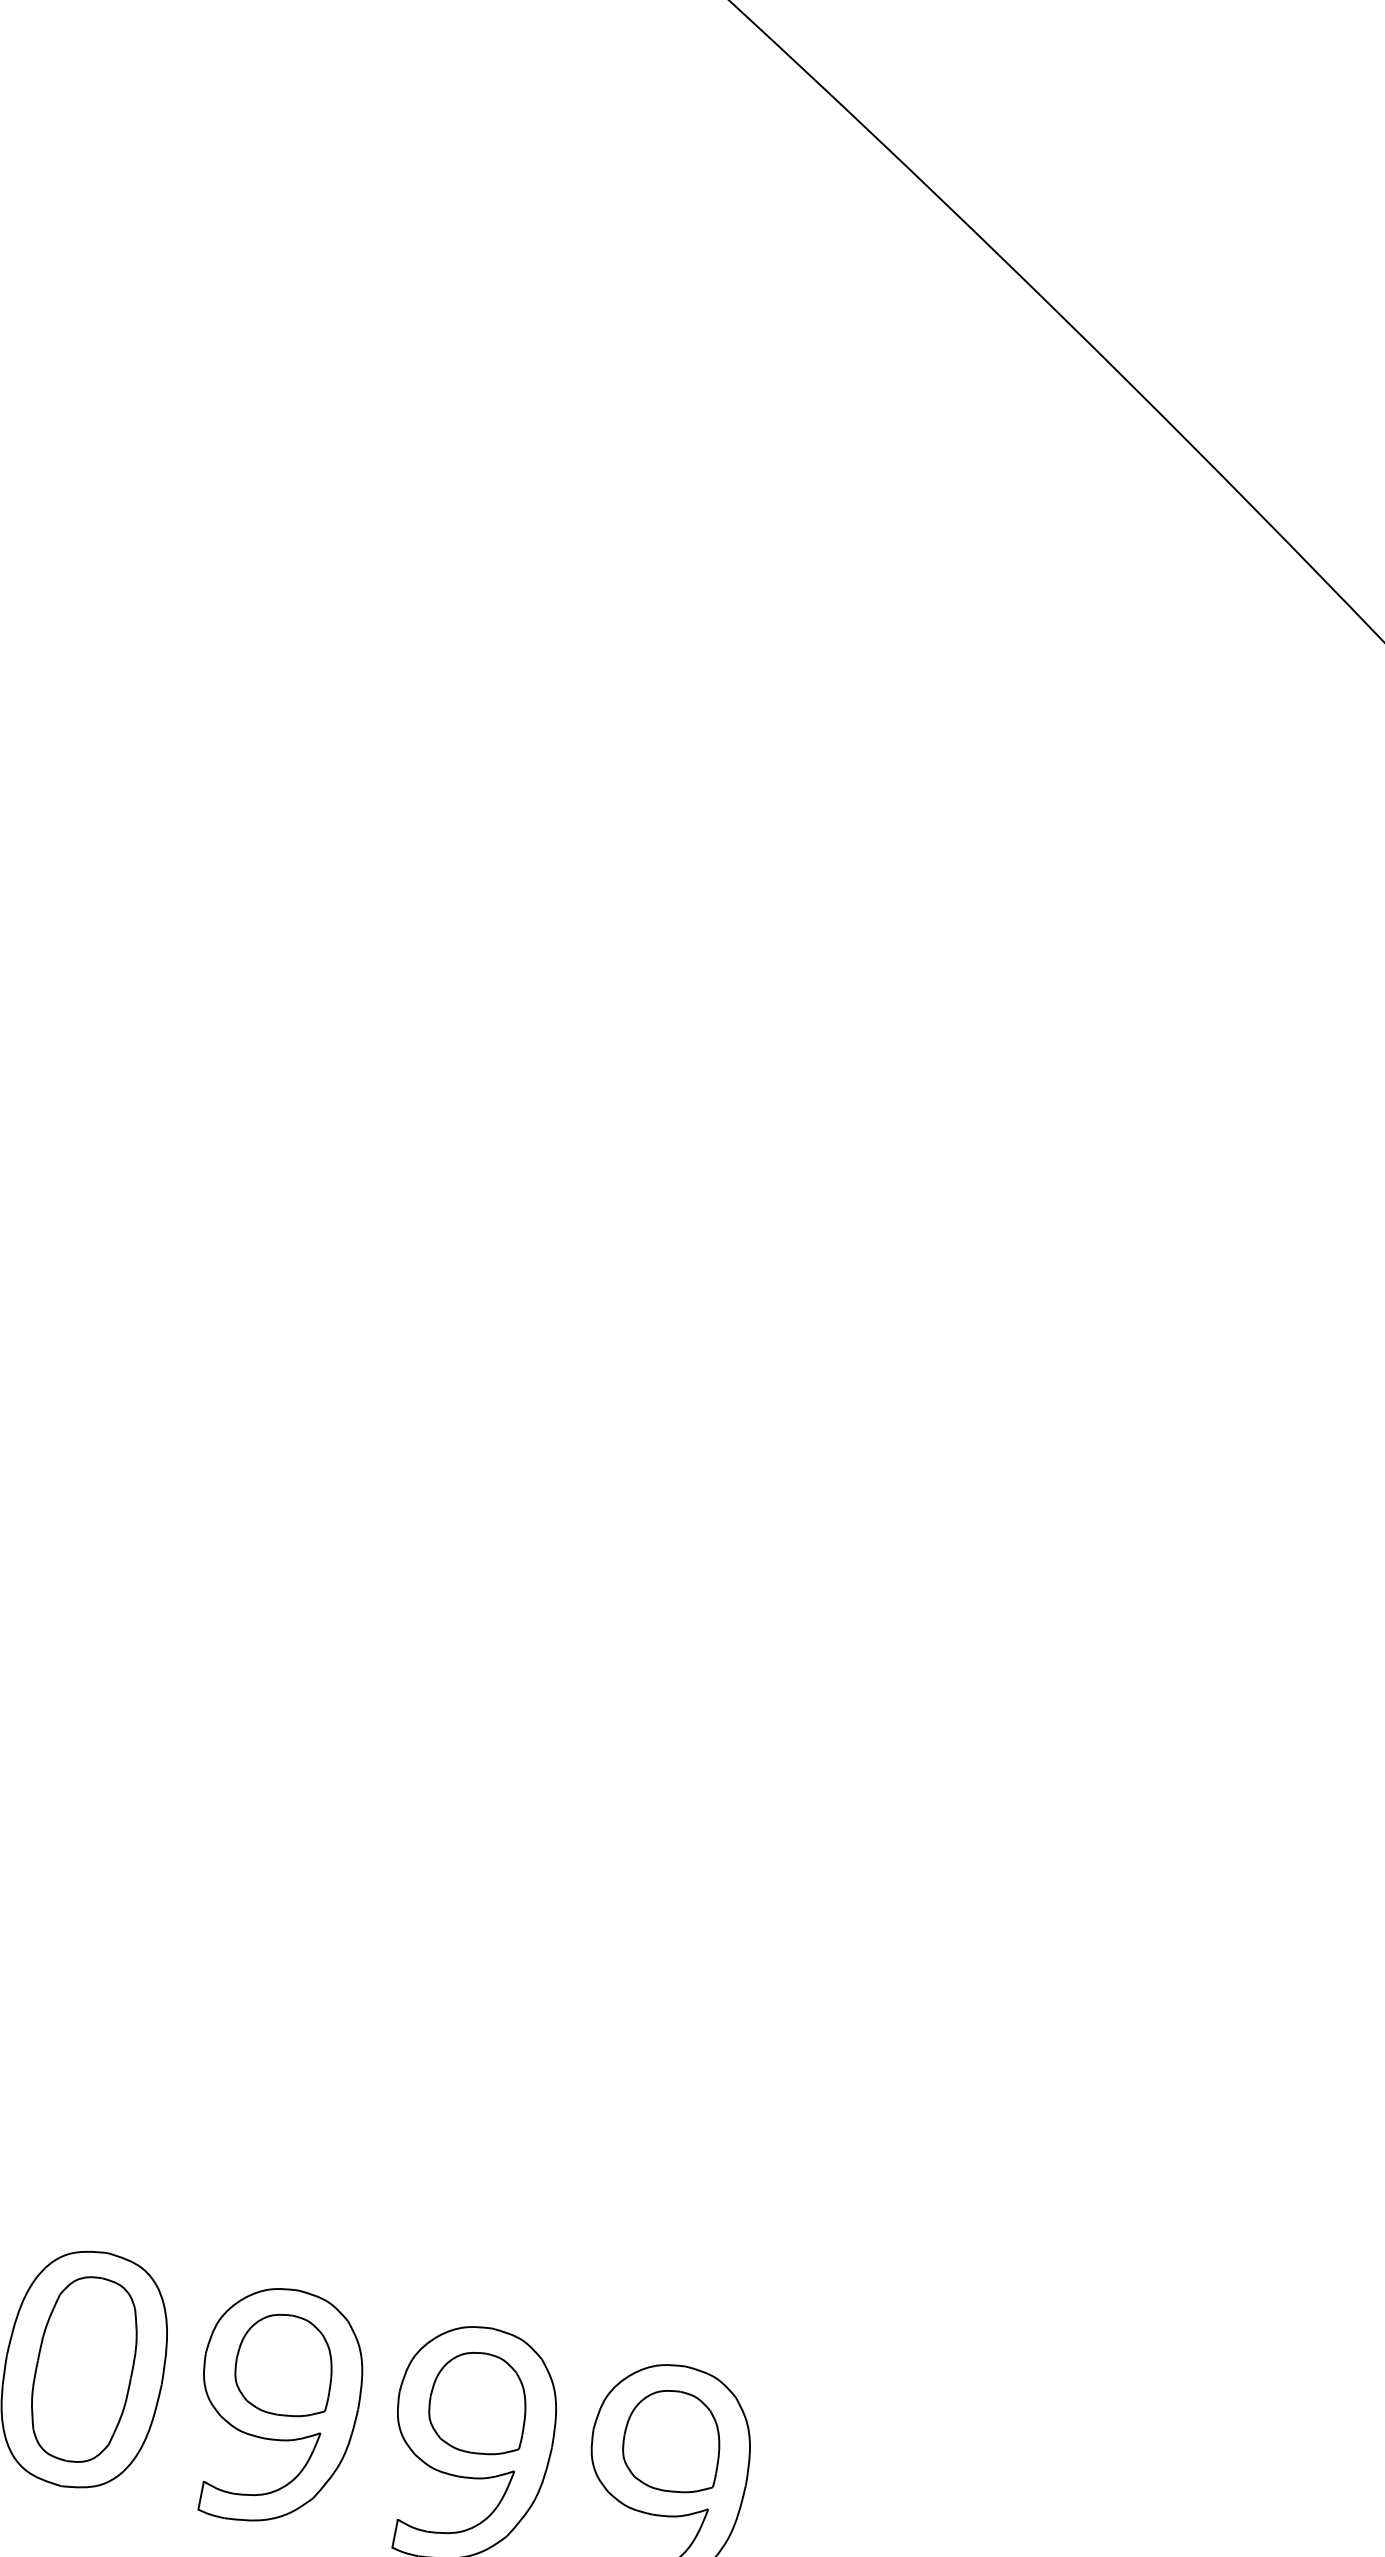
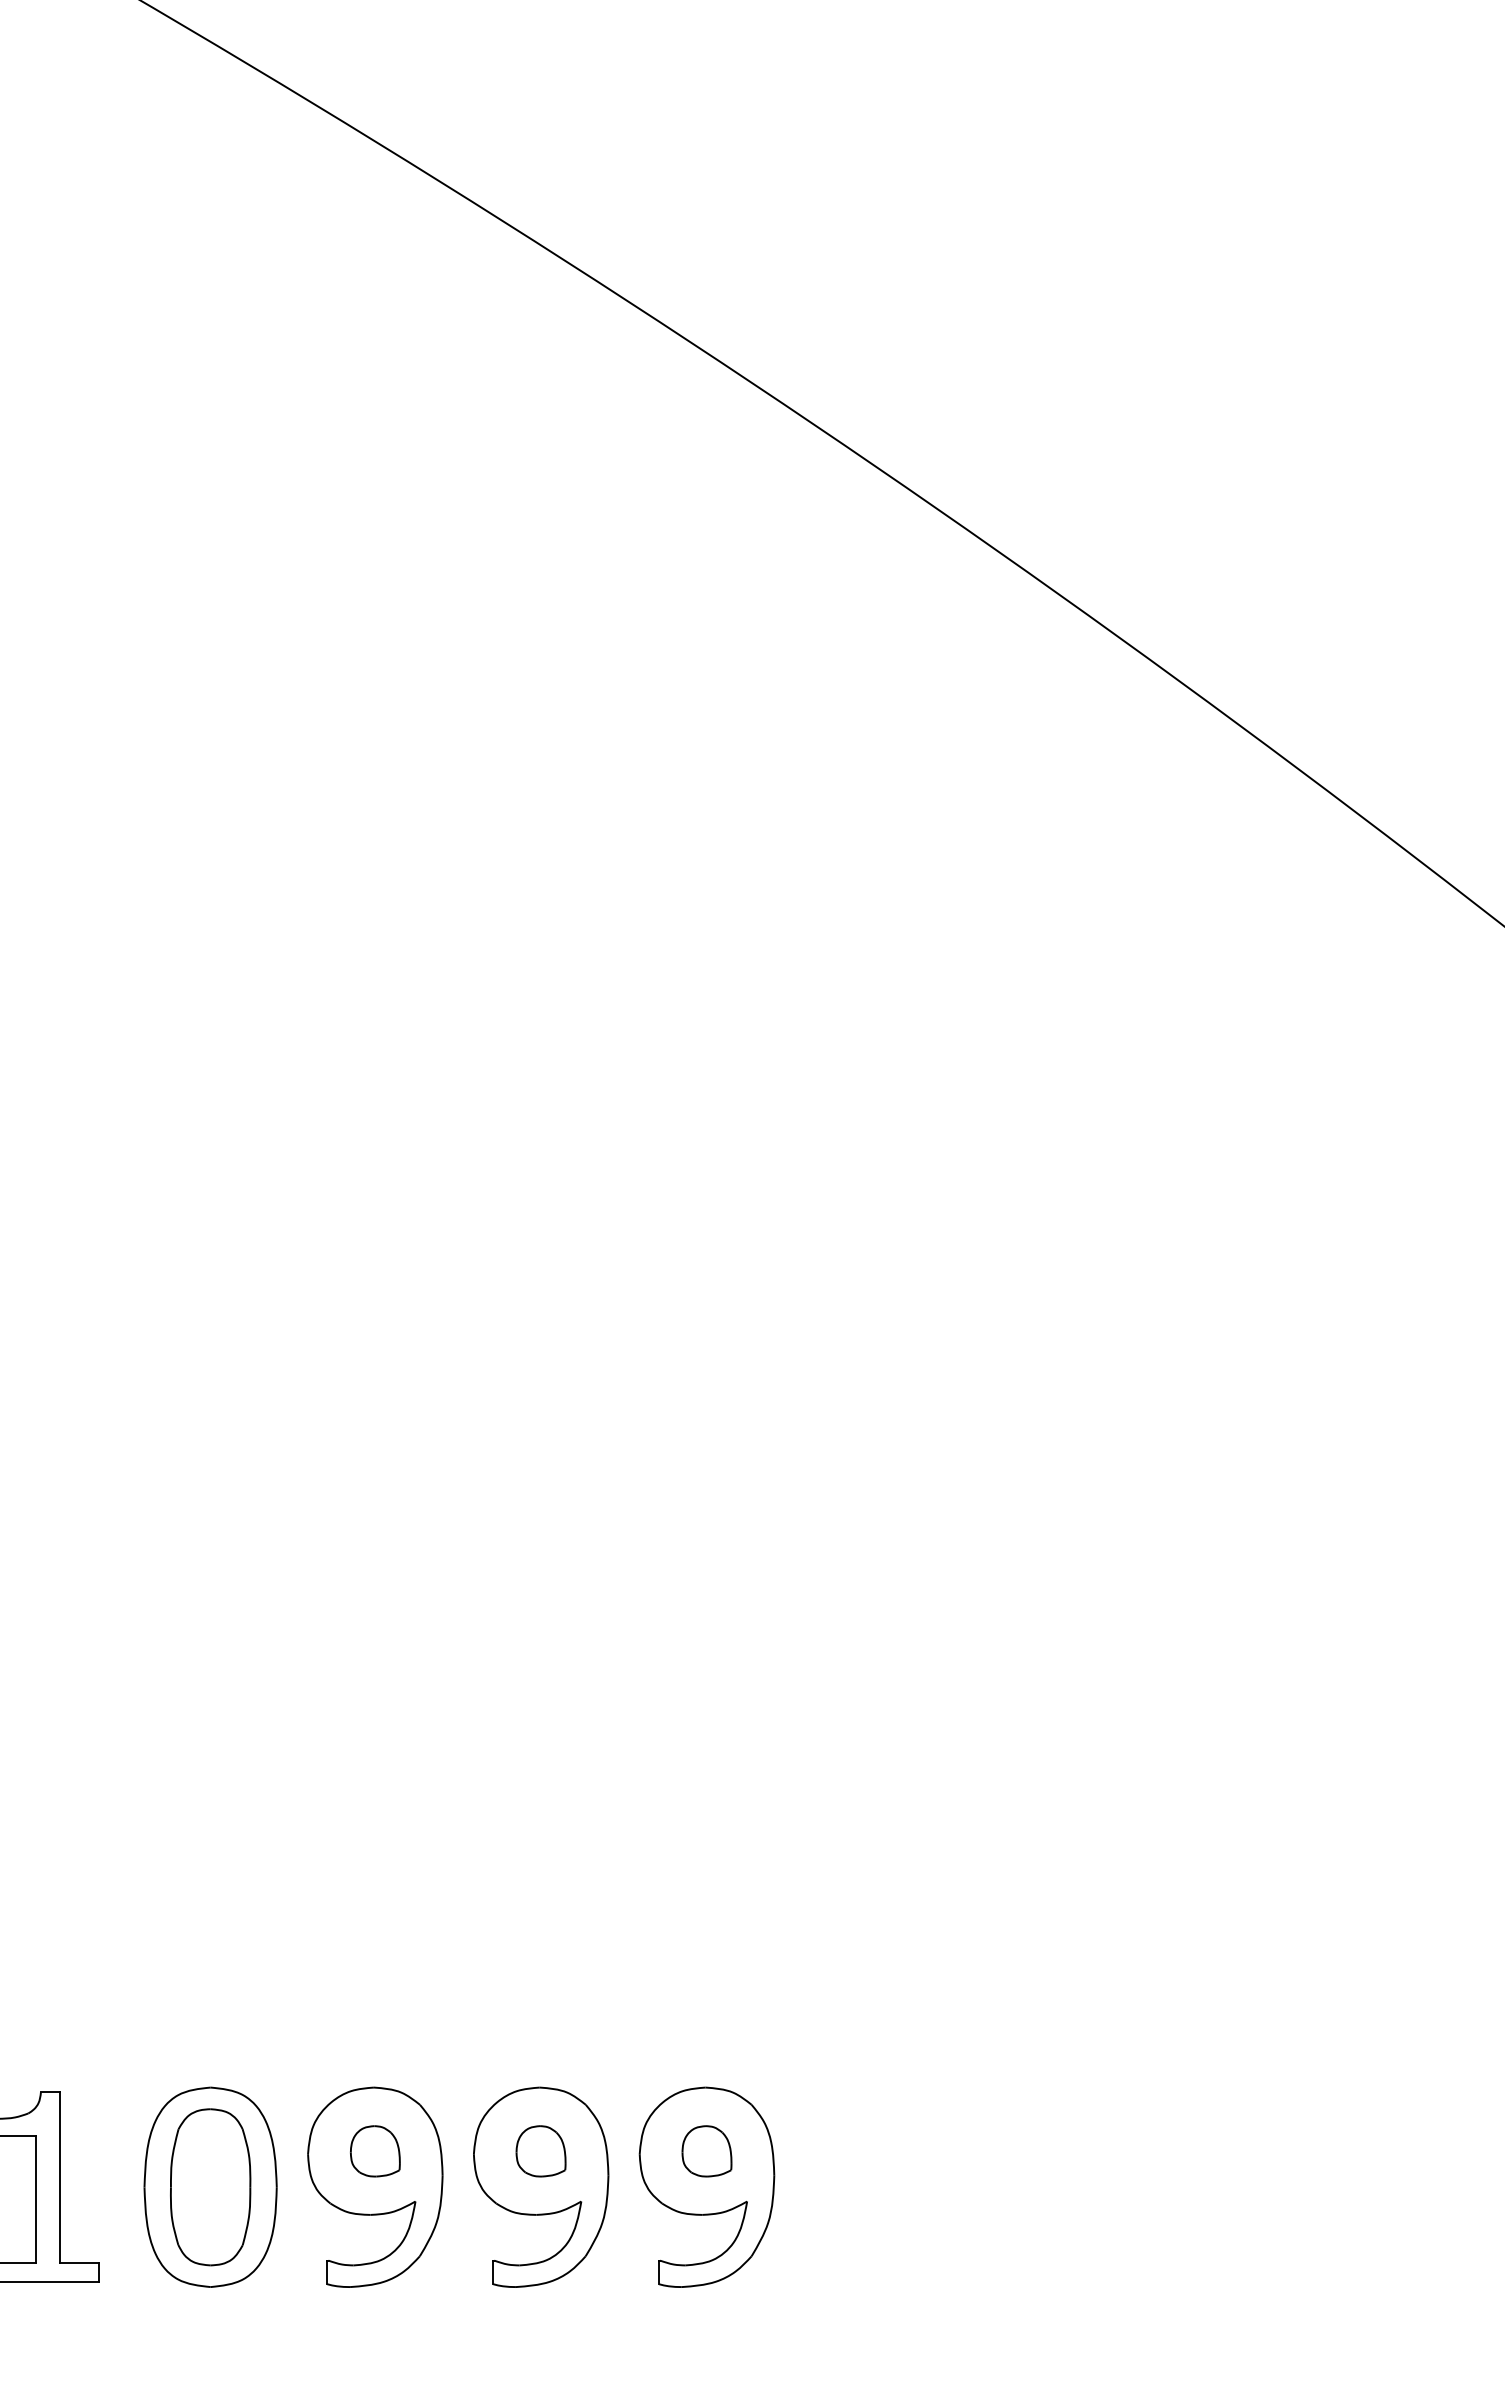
part: (285, 2365) -> (375, 2151), size x0.6
part: (478, 2403) -> (540, 2151), size x0.6
part: (672, 2441) -> (706, 2151), size x0.6

